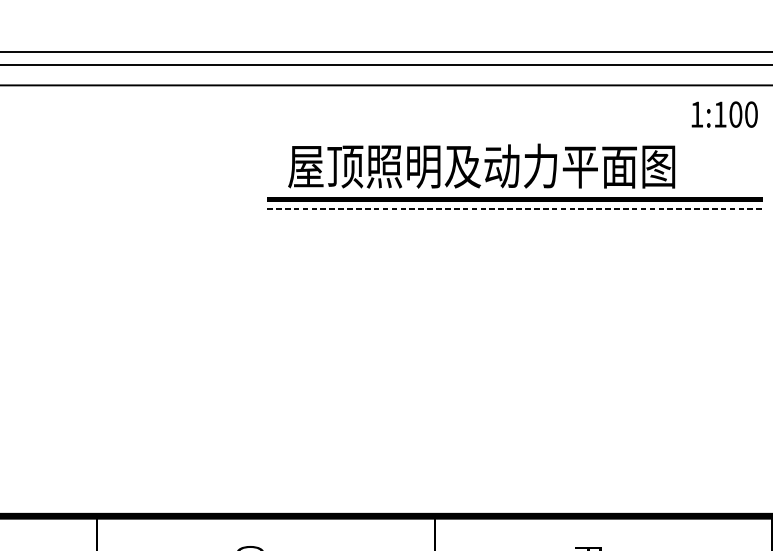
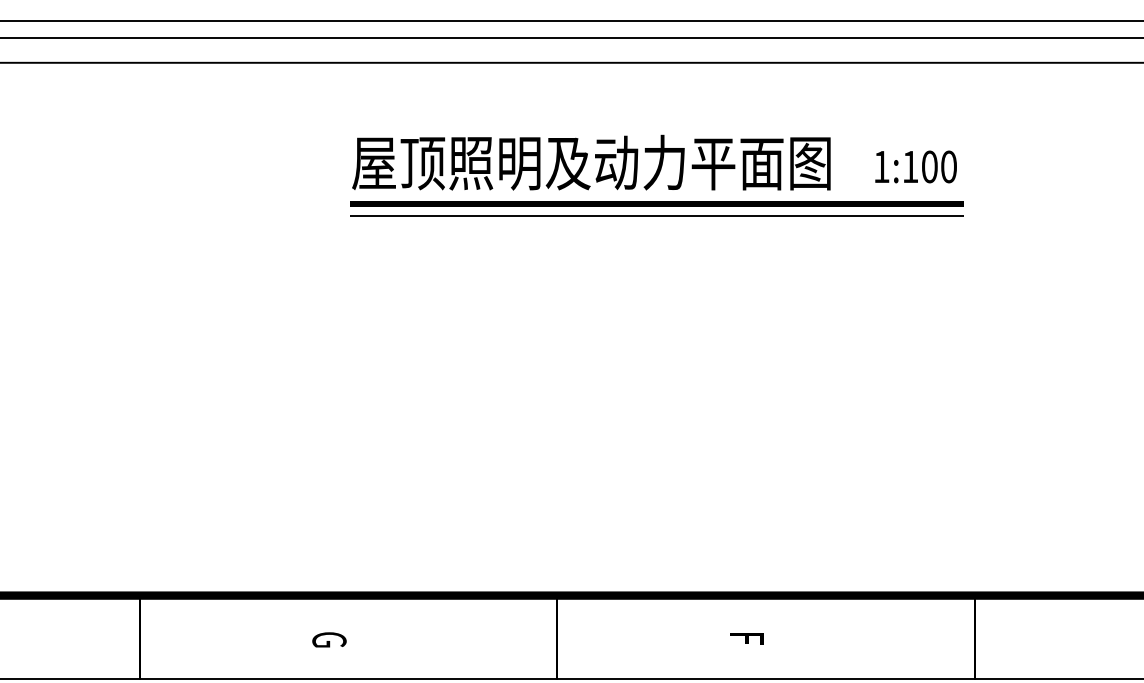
text: (724, 114) -> (915, 166), moved
text: (481, 166) -> (591, 162), moved
line: (515, 208) -> (657, 215), dashed -> solid

